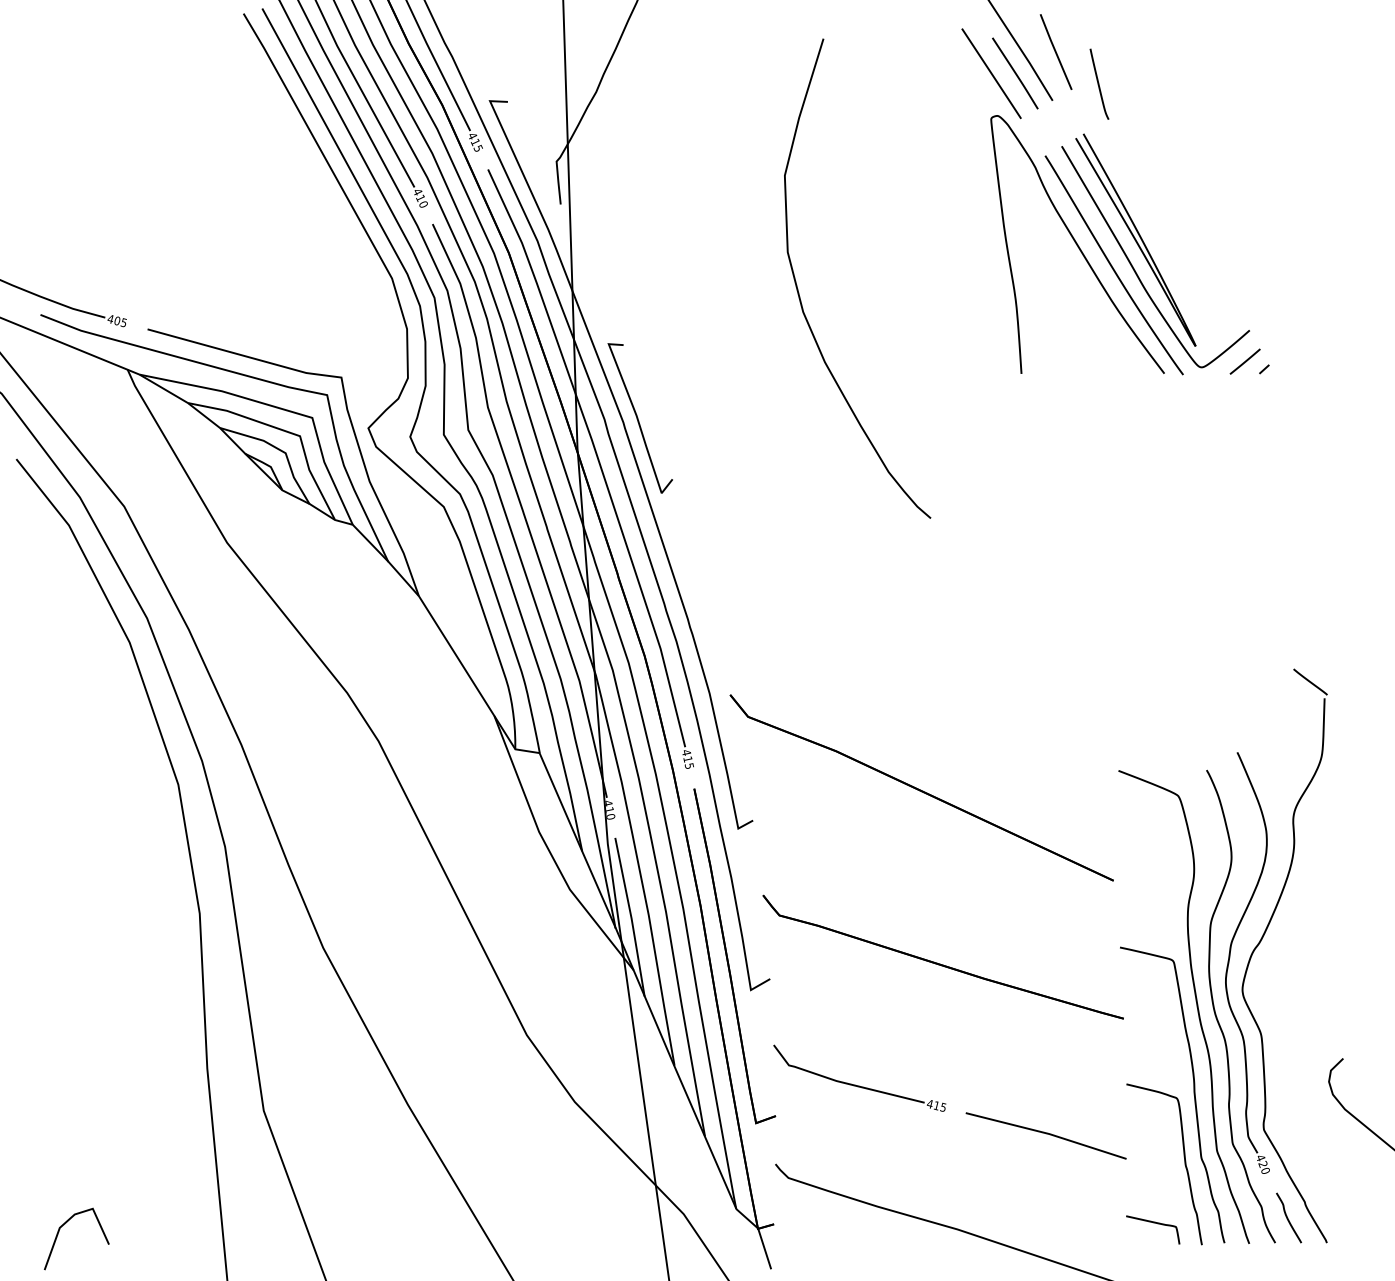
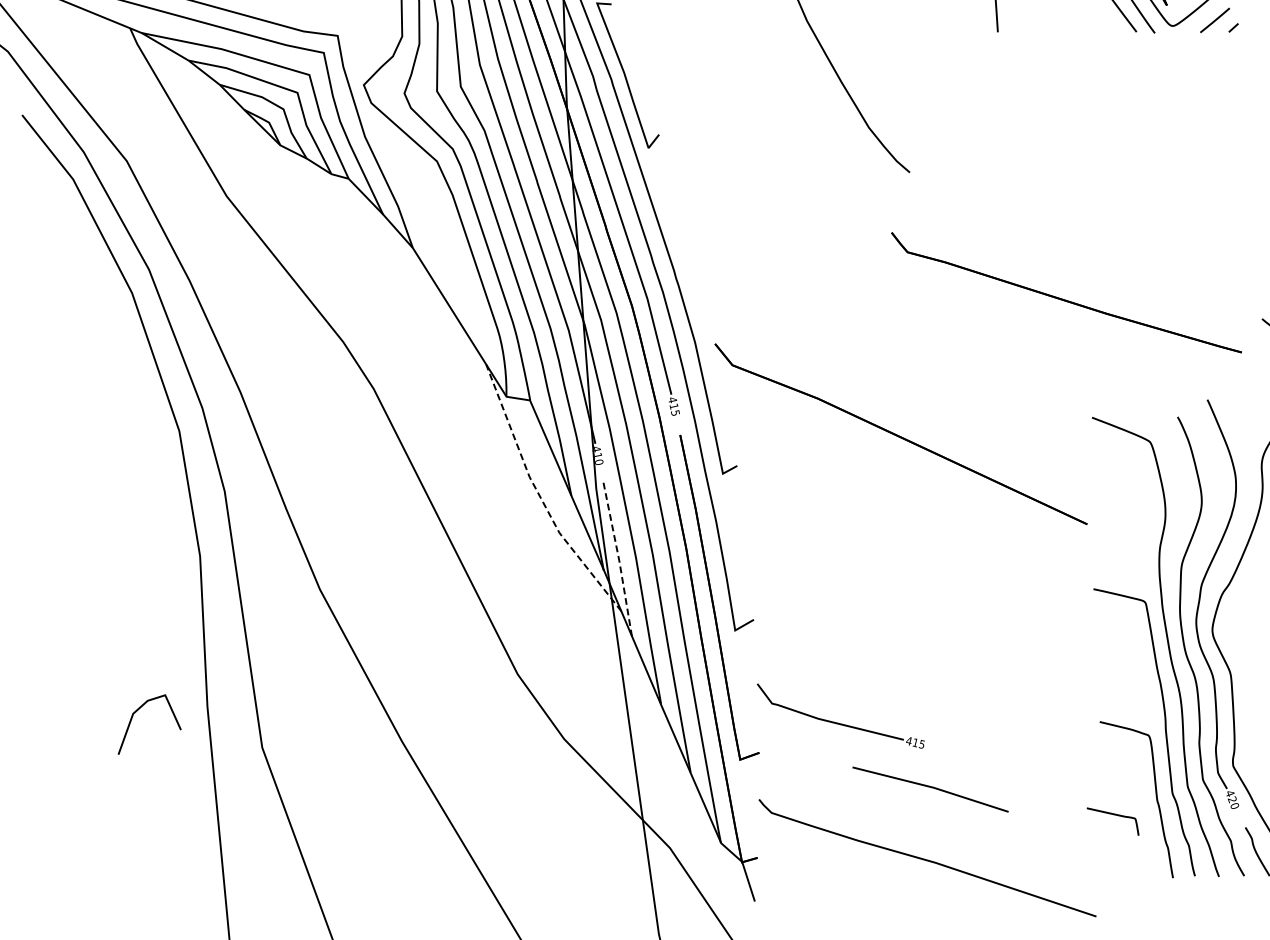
line: (549, 851) -> (539, 495), solid -> dashed
line: (631, 917) -> (619, 560), solid -> dashed
part: (940, 963) -> (1063, 298), moved
line: (1046, 1134) -> (930, 788), moved
curve: (1153, 1223) -> (1113, 815), moved
line: (65, 1224) -> (138, 710), moved

